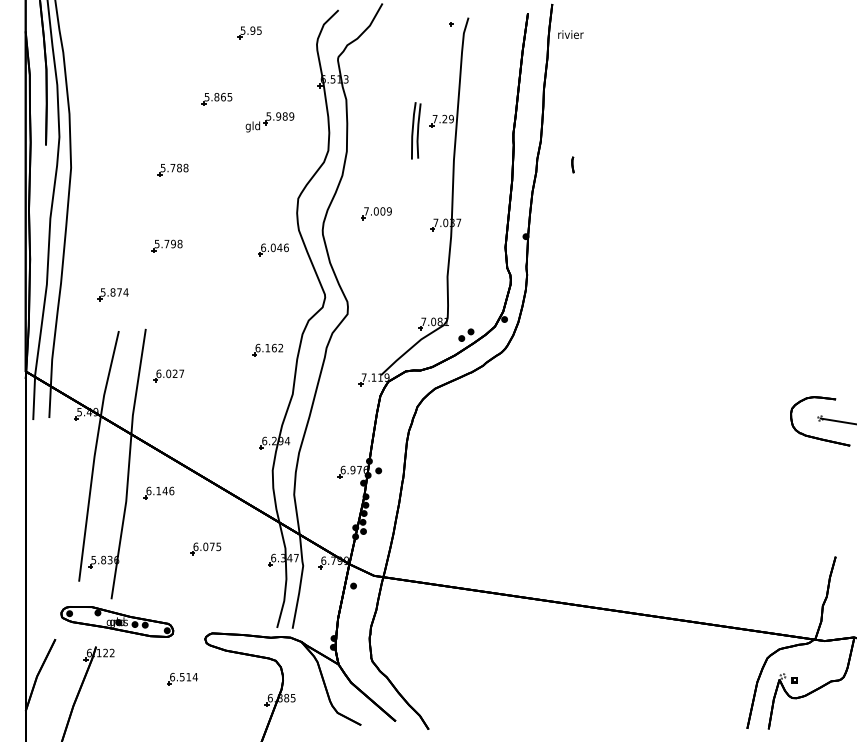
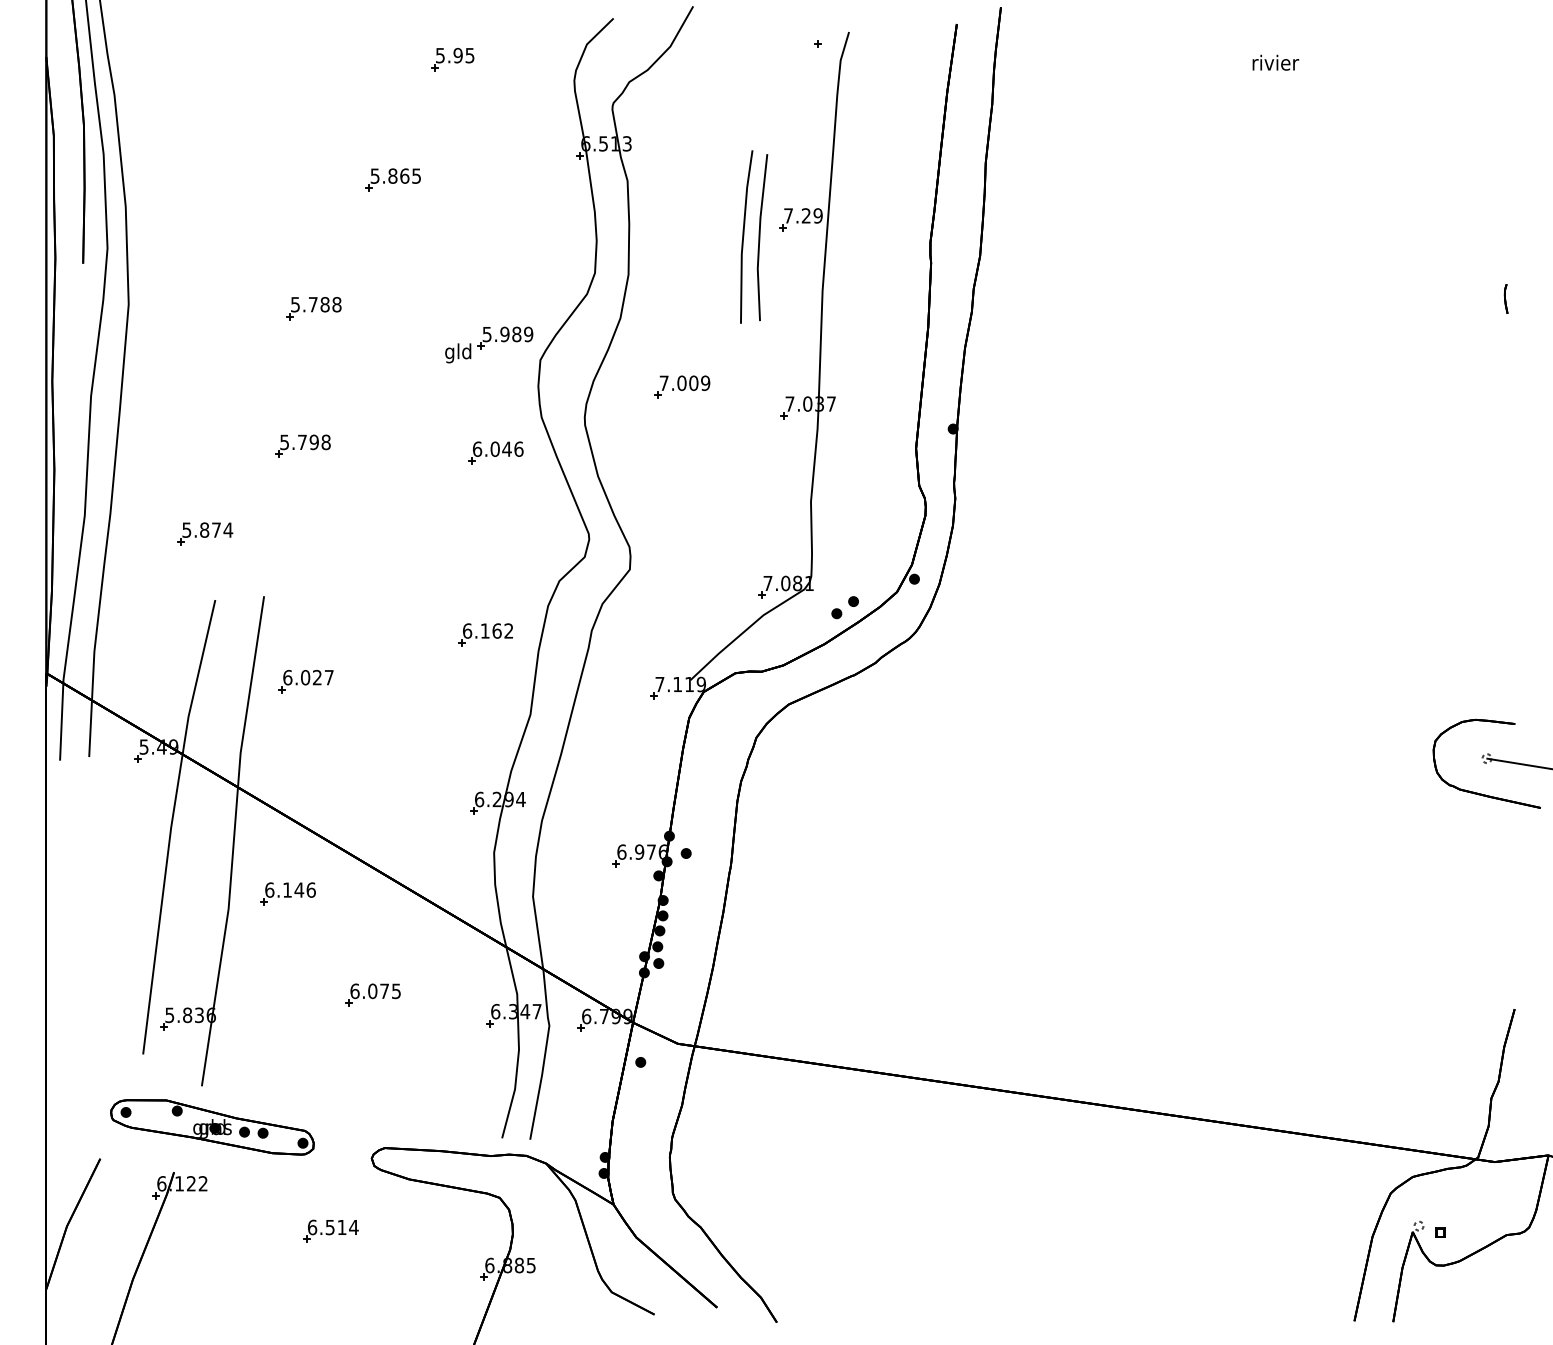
text: (570, 34) -> (1274, 62), moved
part: (269, 122) -> (488, 345), moved
part: (416, 130) -> (754, 236), size x1.67
line: (572, 164) -> (1505, 298), moved

